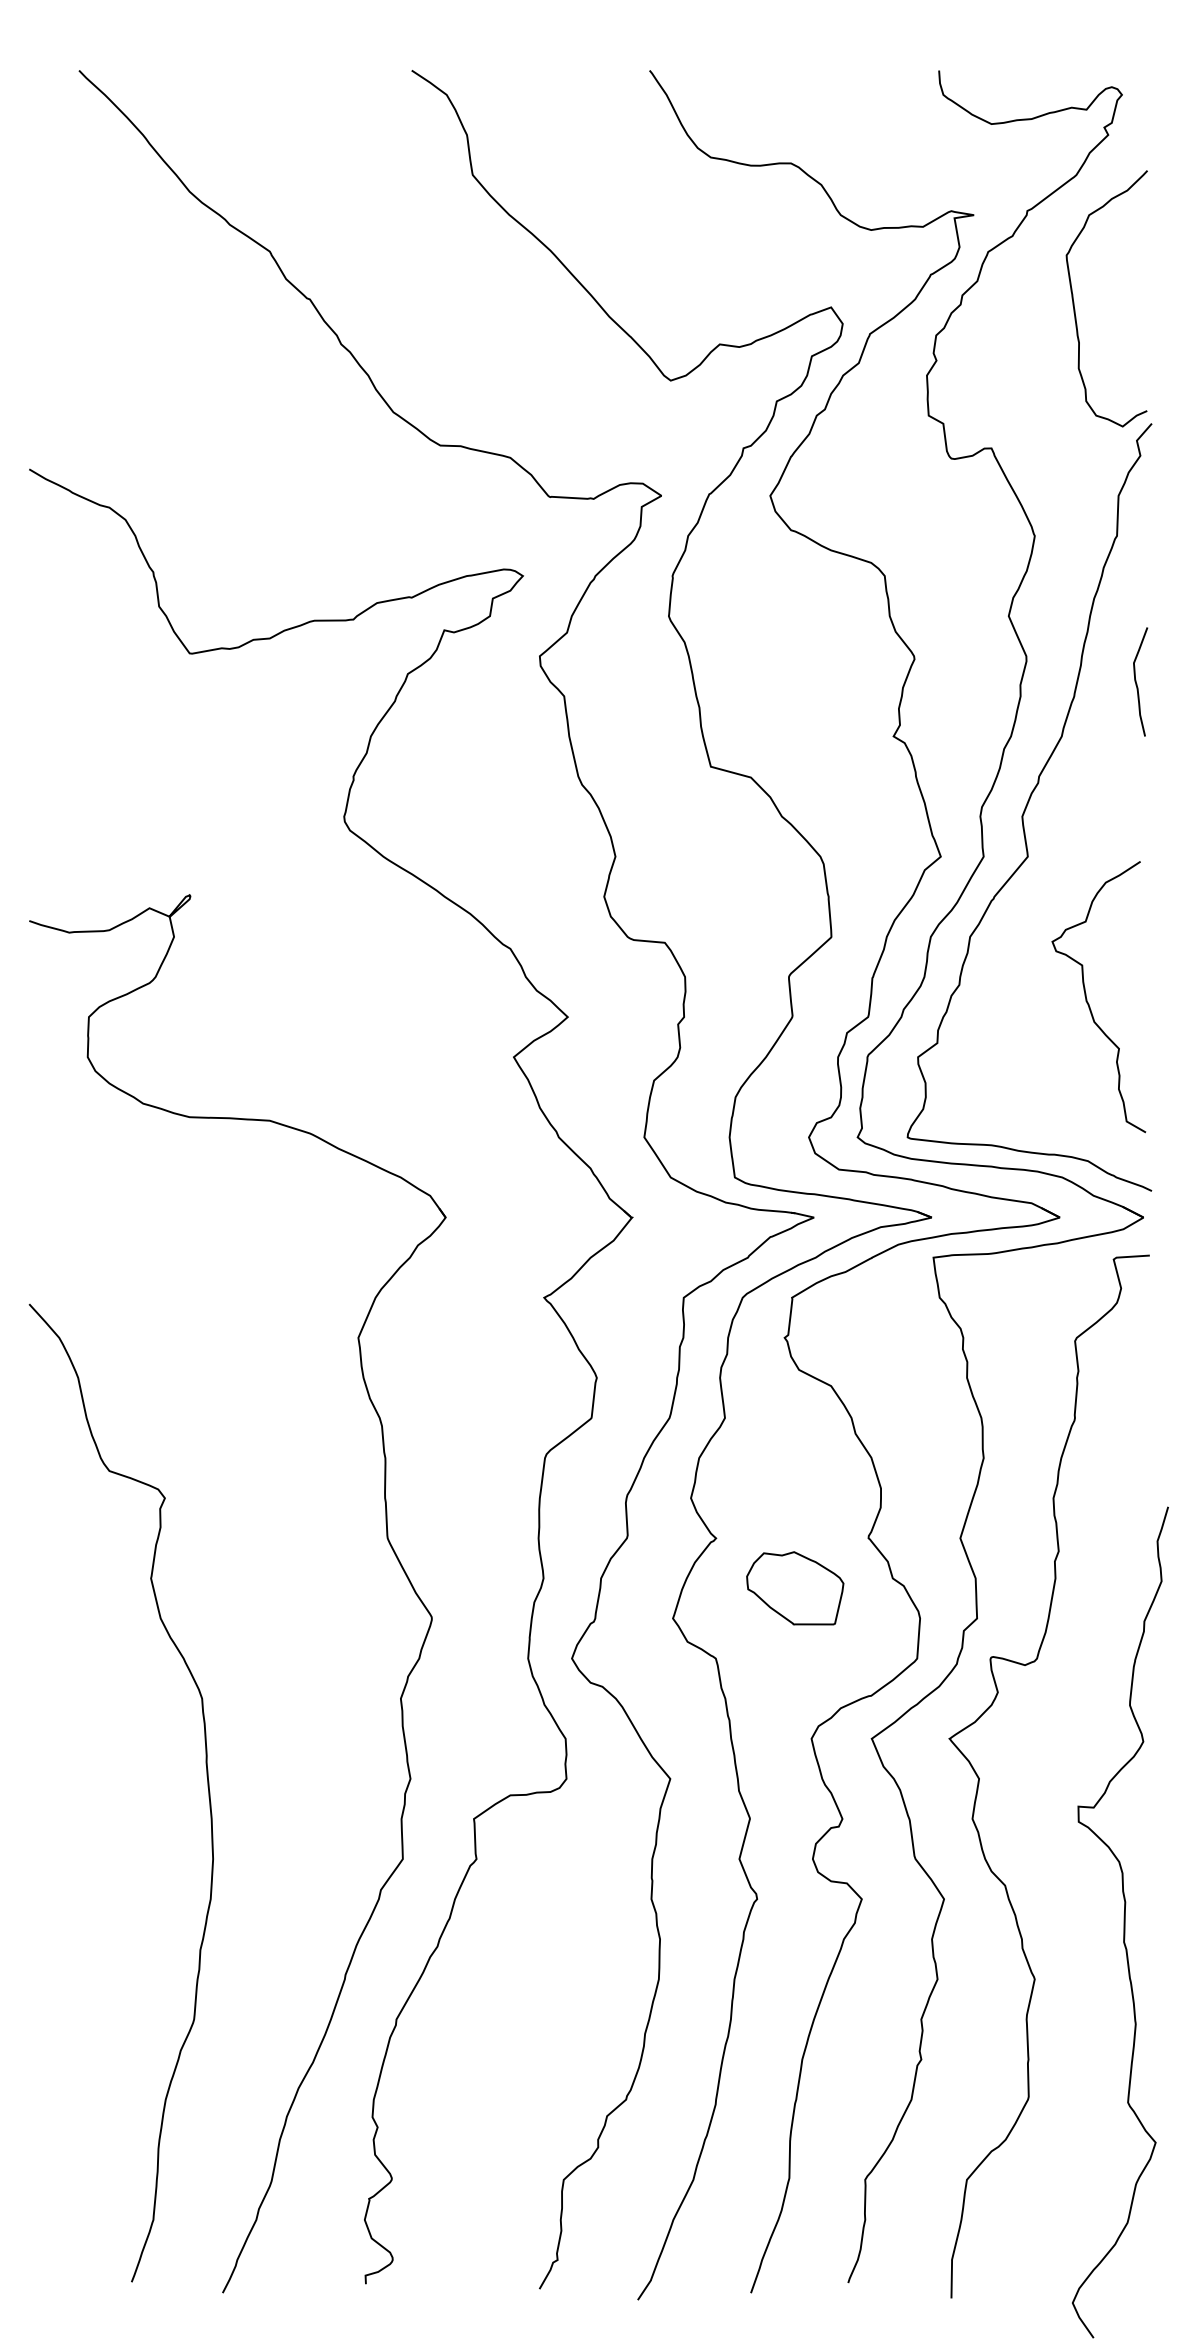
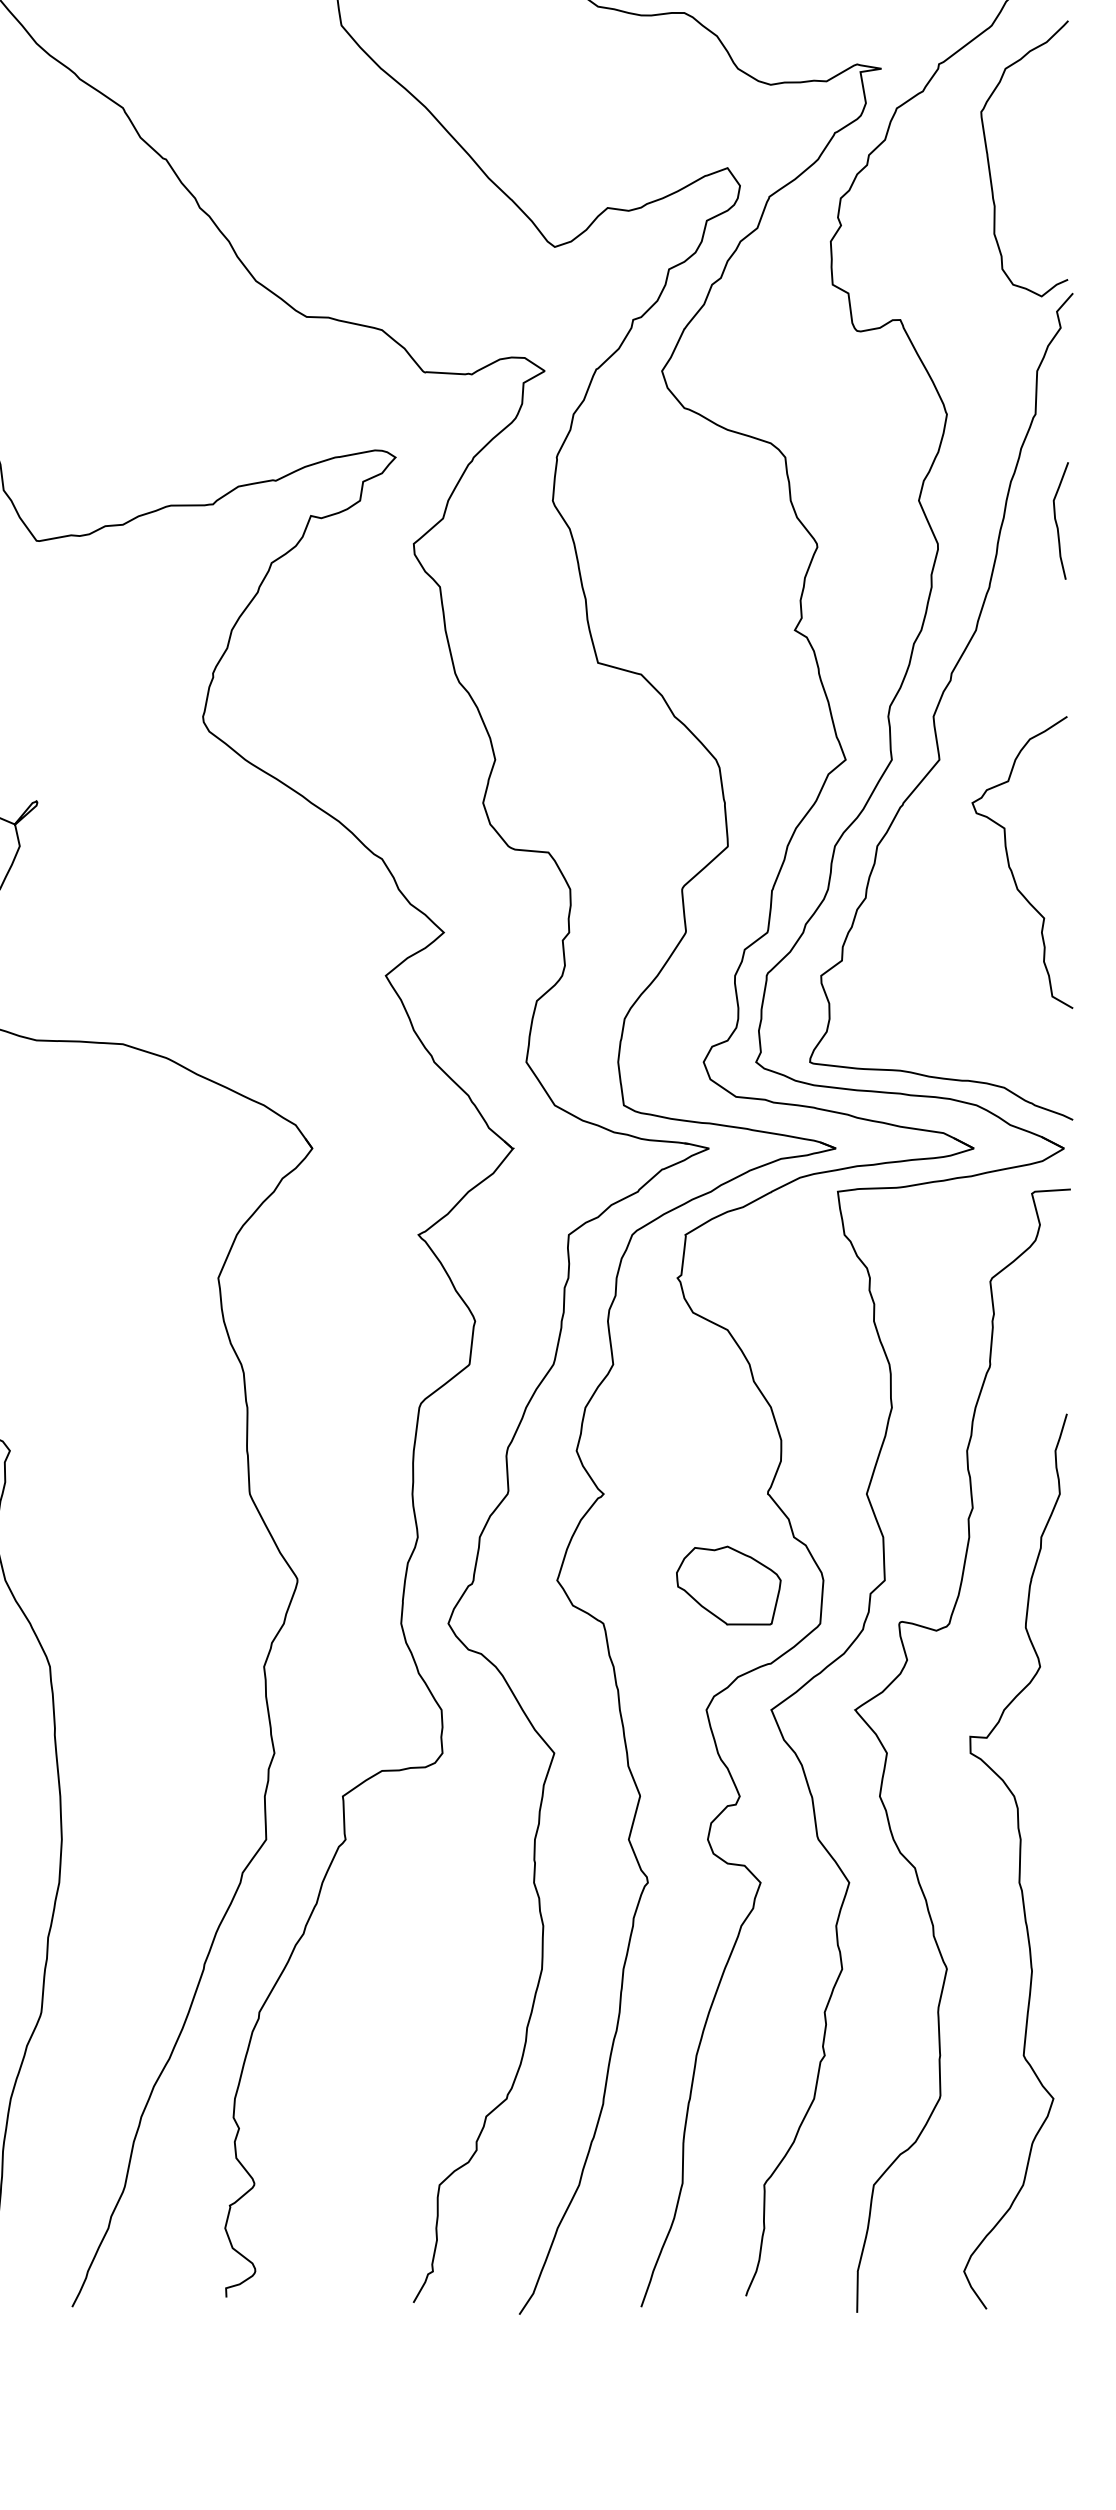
curve: (1137, 683) -> (1057, 522), moved
curve: (1087, 998) -> (1010, 864), moved
part: (795, 1588) -> (729, 1585), moved
curve: (1123, 1922) -> (1018, 1861), moved

